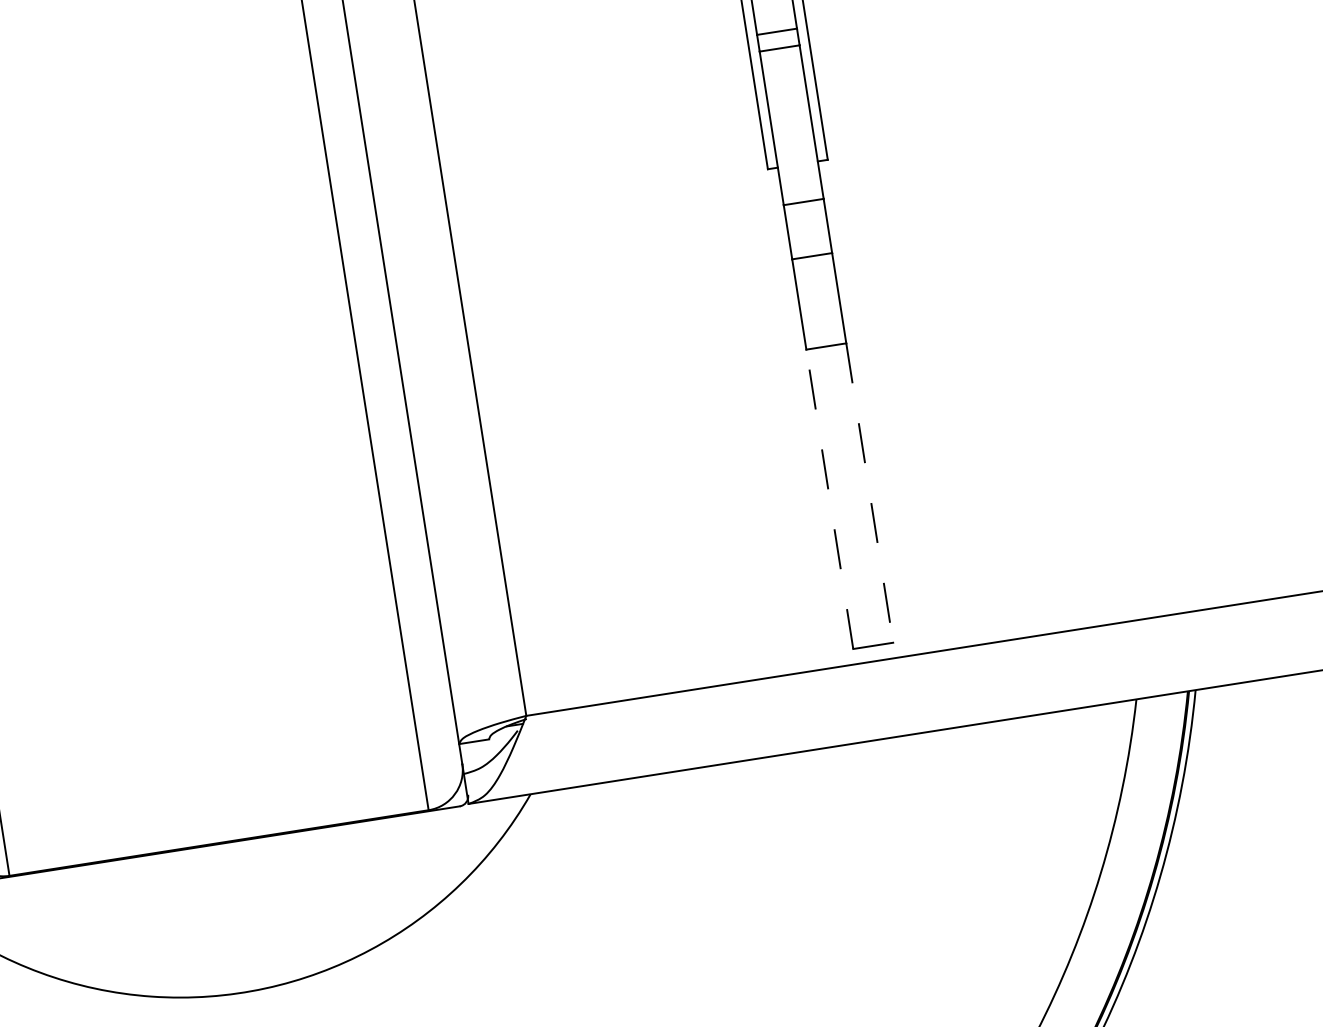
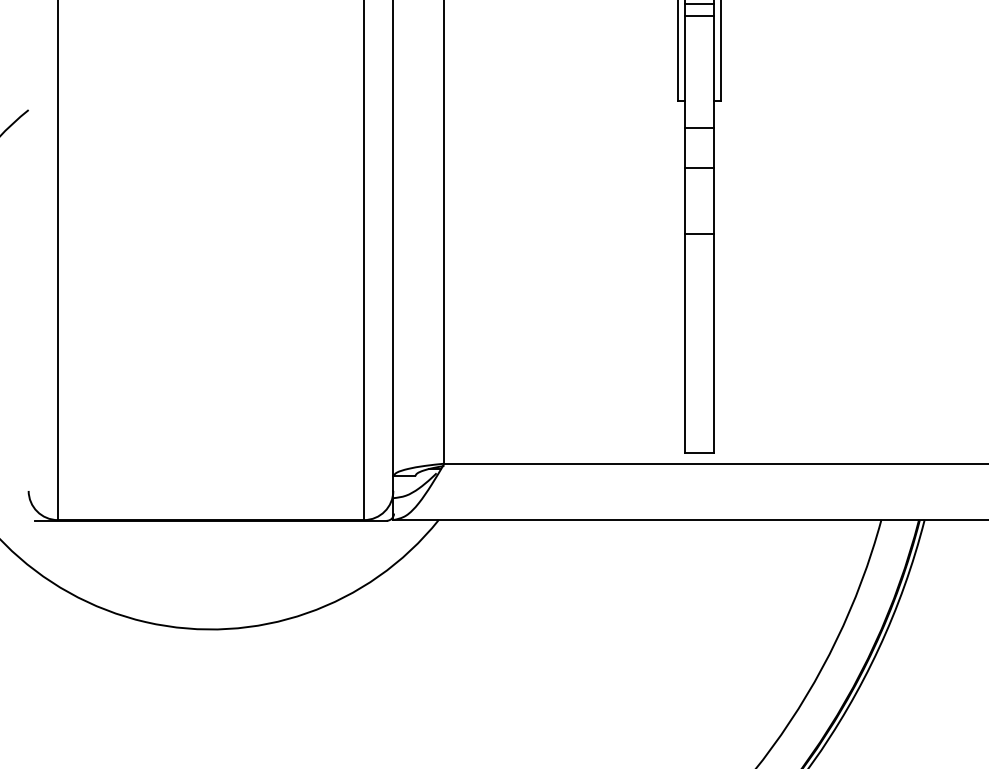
line: (870, 493) -> (714, 343), dashed -> solid
line: (830, 498) -> (685, 342), dashed -> solid

